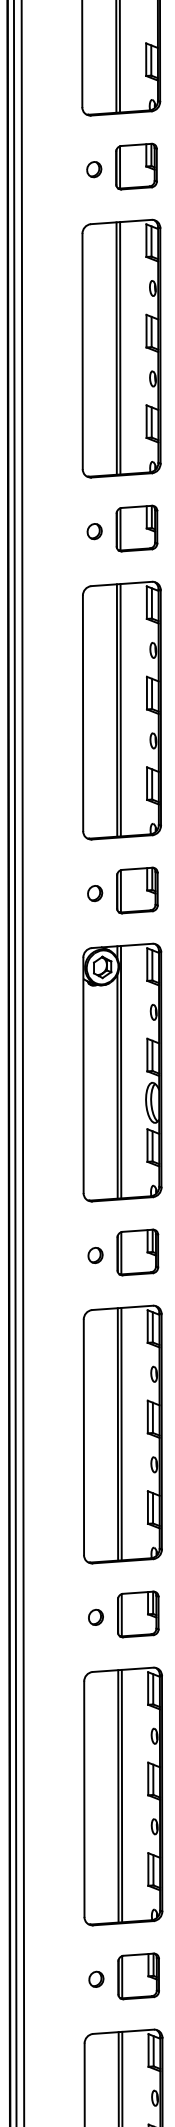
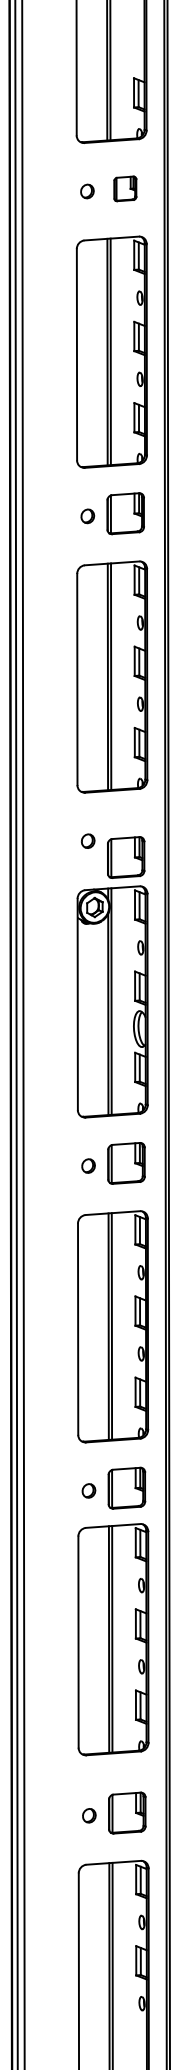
part: (136, 166) -> (125, 188), size x0.6
part: (137, 890) -> (126, 857), moved
part: (123, 1796) -> (113, 1639), moved

